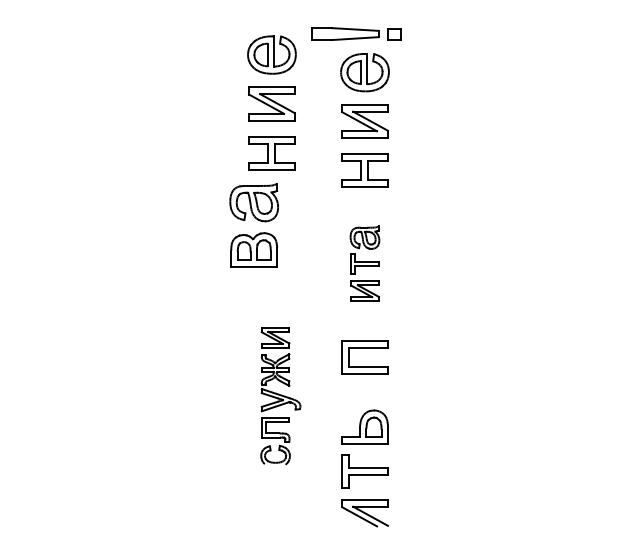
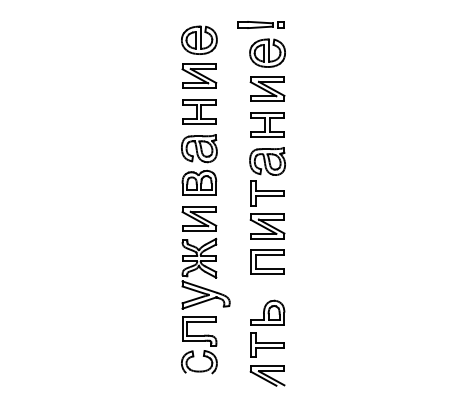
part: (355, 33) -> (260, 24), size x0.71
part: (254, 224) -> (199, 164), moved
part: (364, 264) -> (267, 193), size x1.67
part: (280, 396) -> (205, 290), size x1.67

